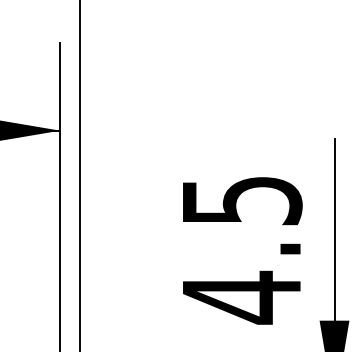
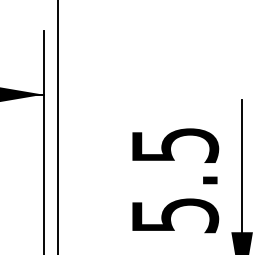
text: (242, 297) -> (175, 215), 4.5 -> 5.5

